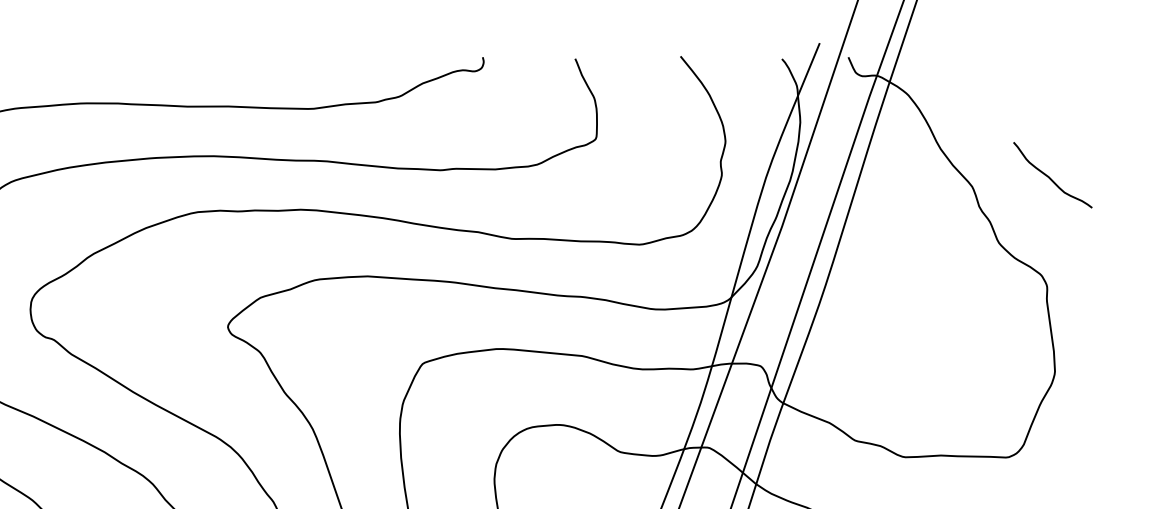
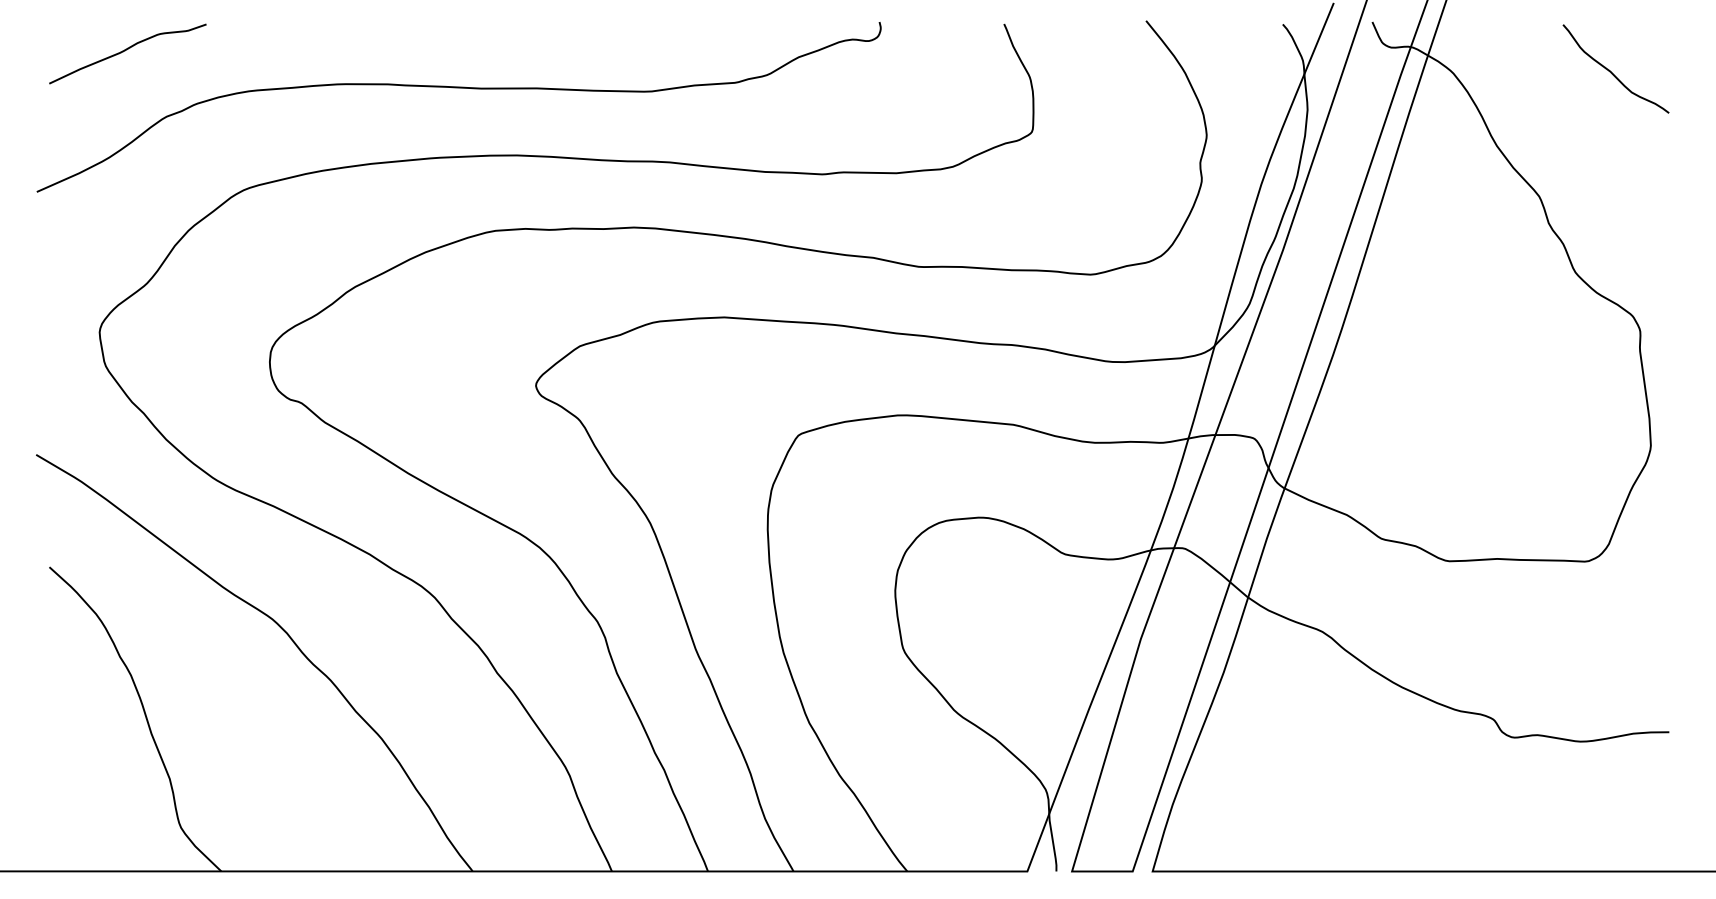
curve: (1049, 177) -> (1611, 71), moved

